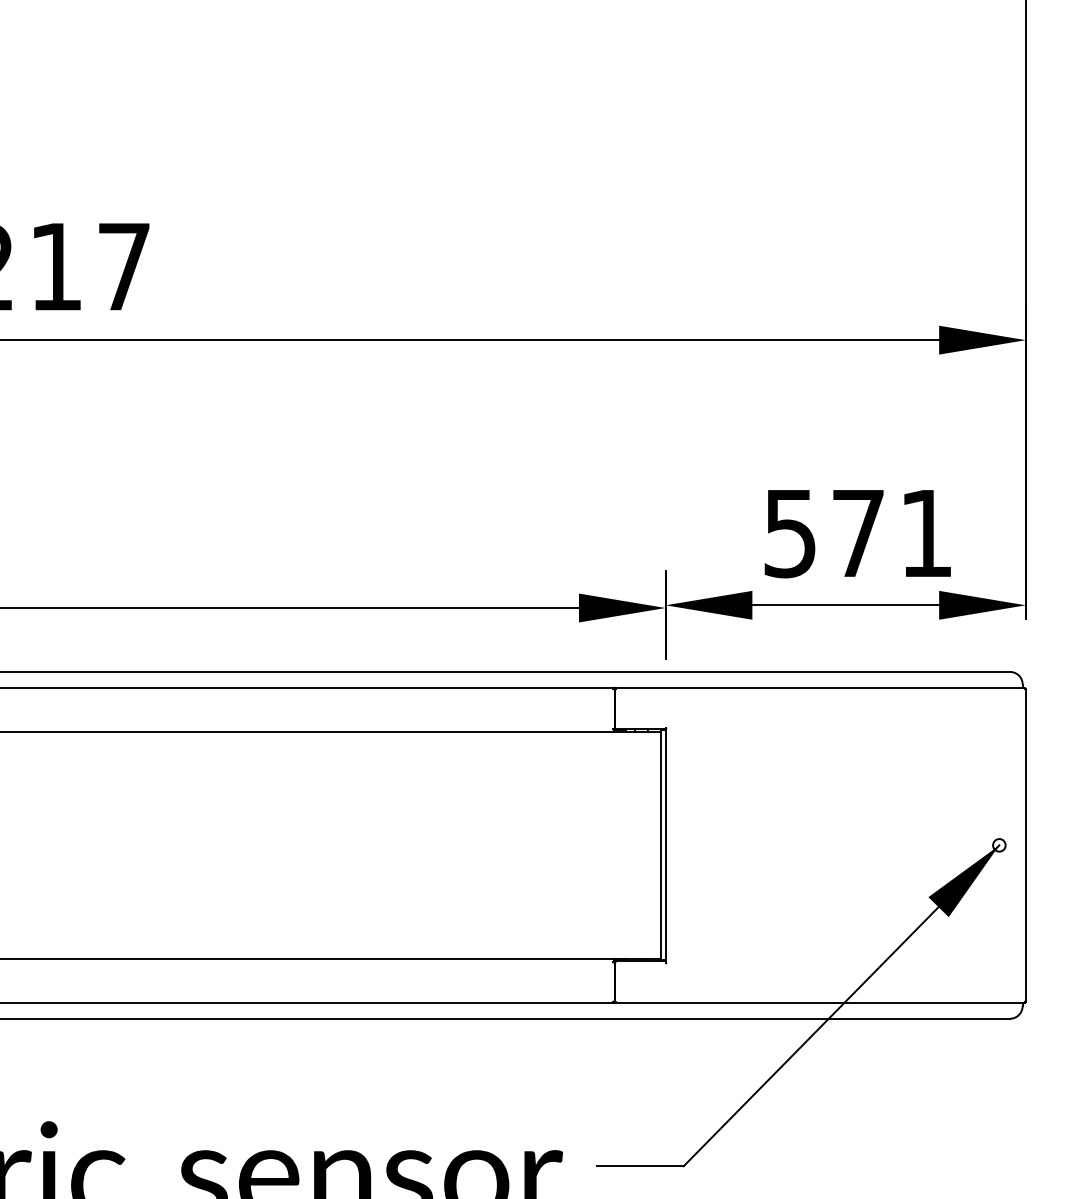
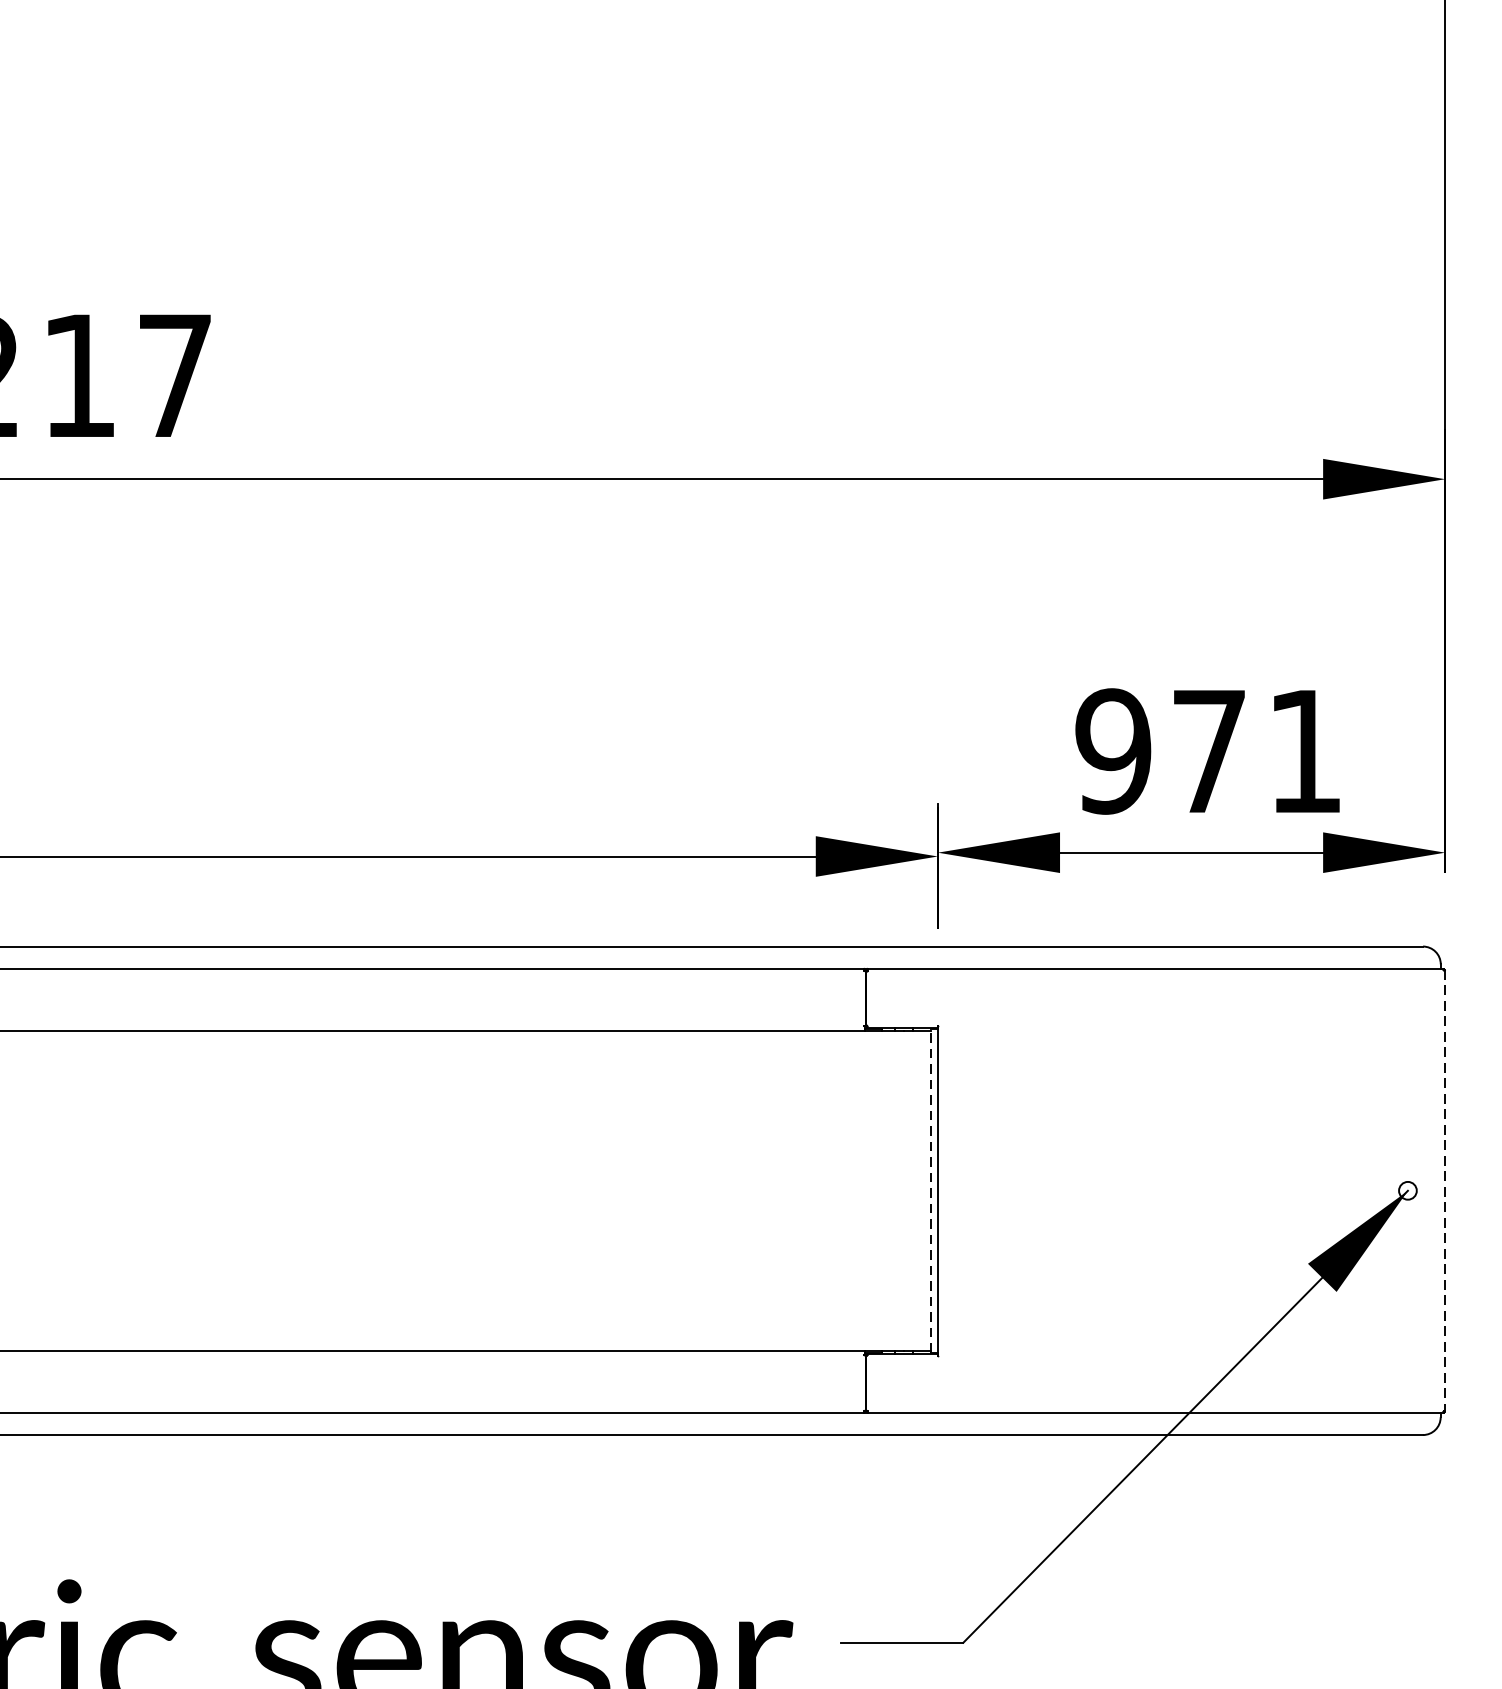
text: (790, 533) -> (1113, 751), 571 -> 971
line: (660, 844) -> (930, 1189), solid -> dashed
line: (1025, 845) -> (1444, 1191), solid -> dashed

